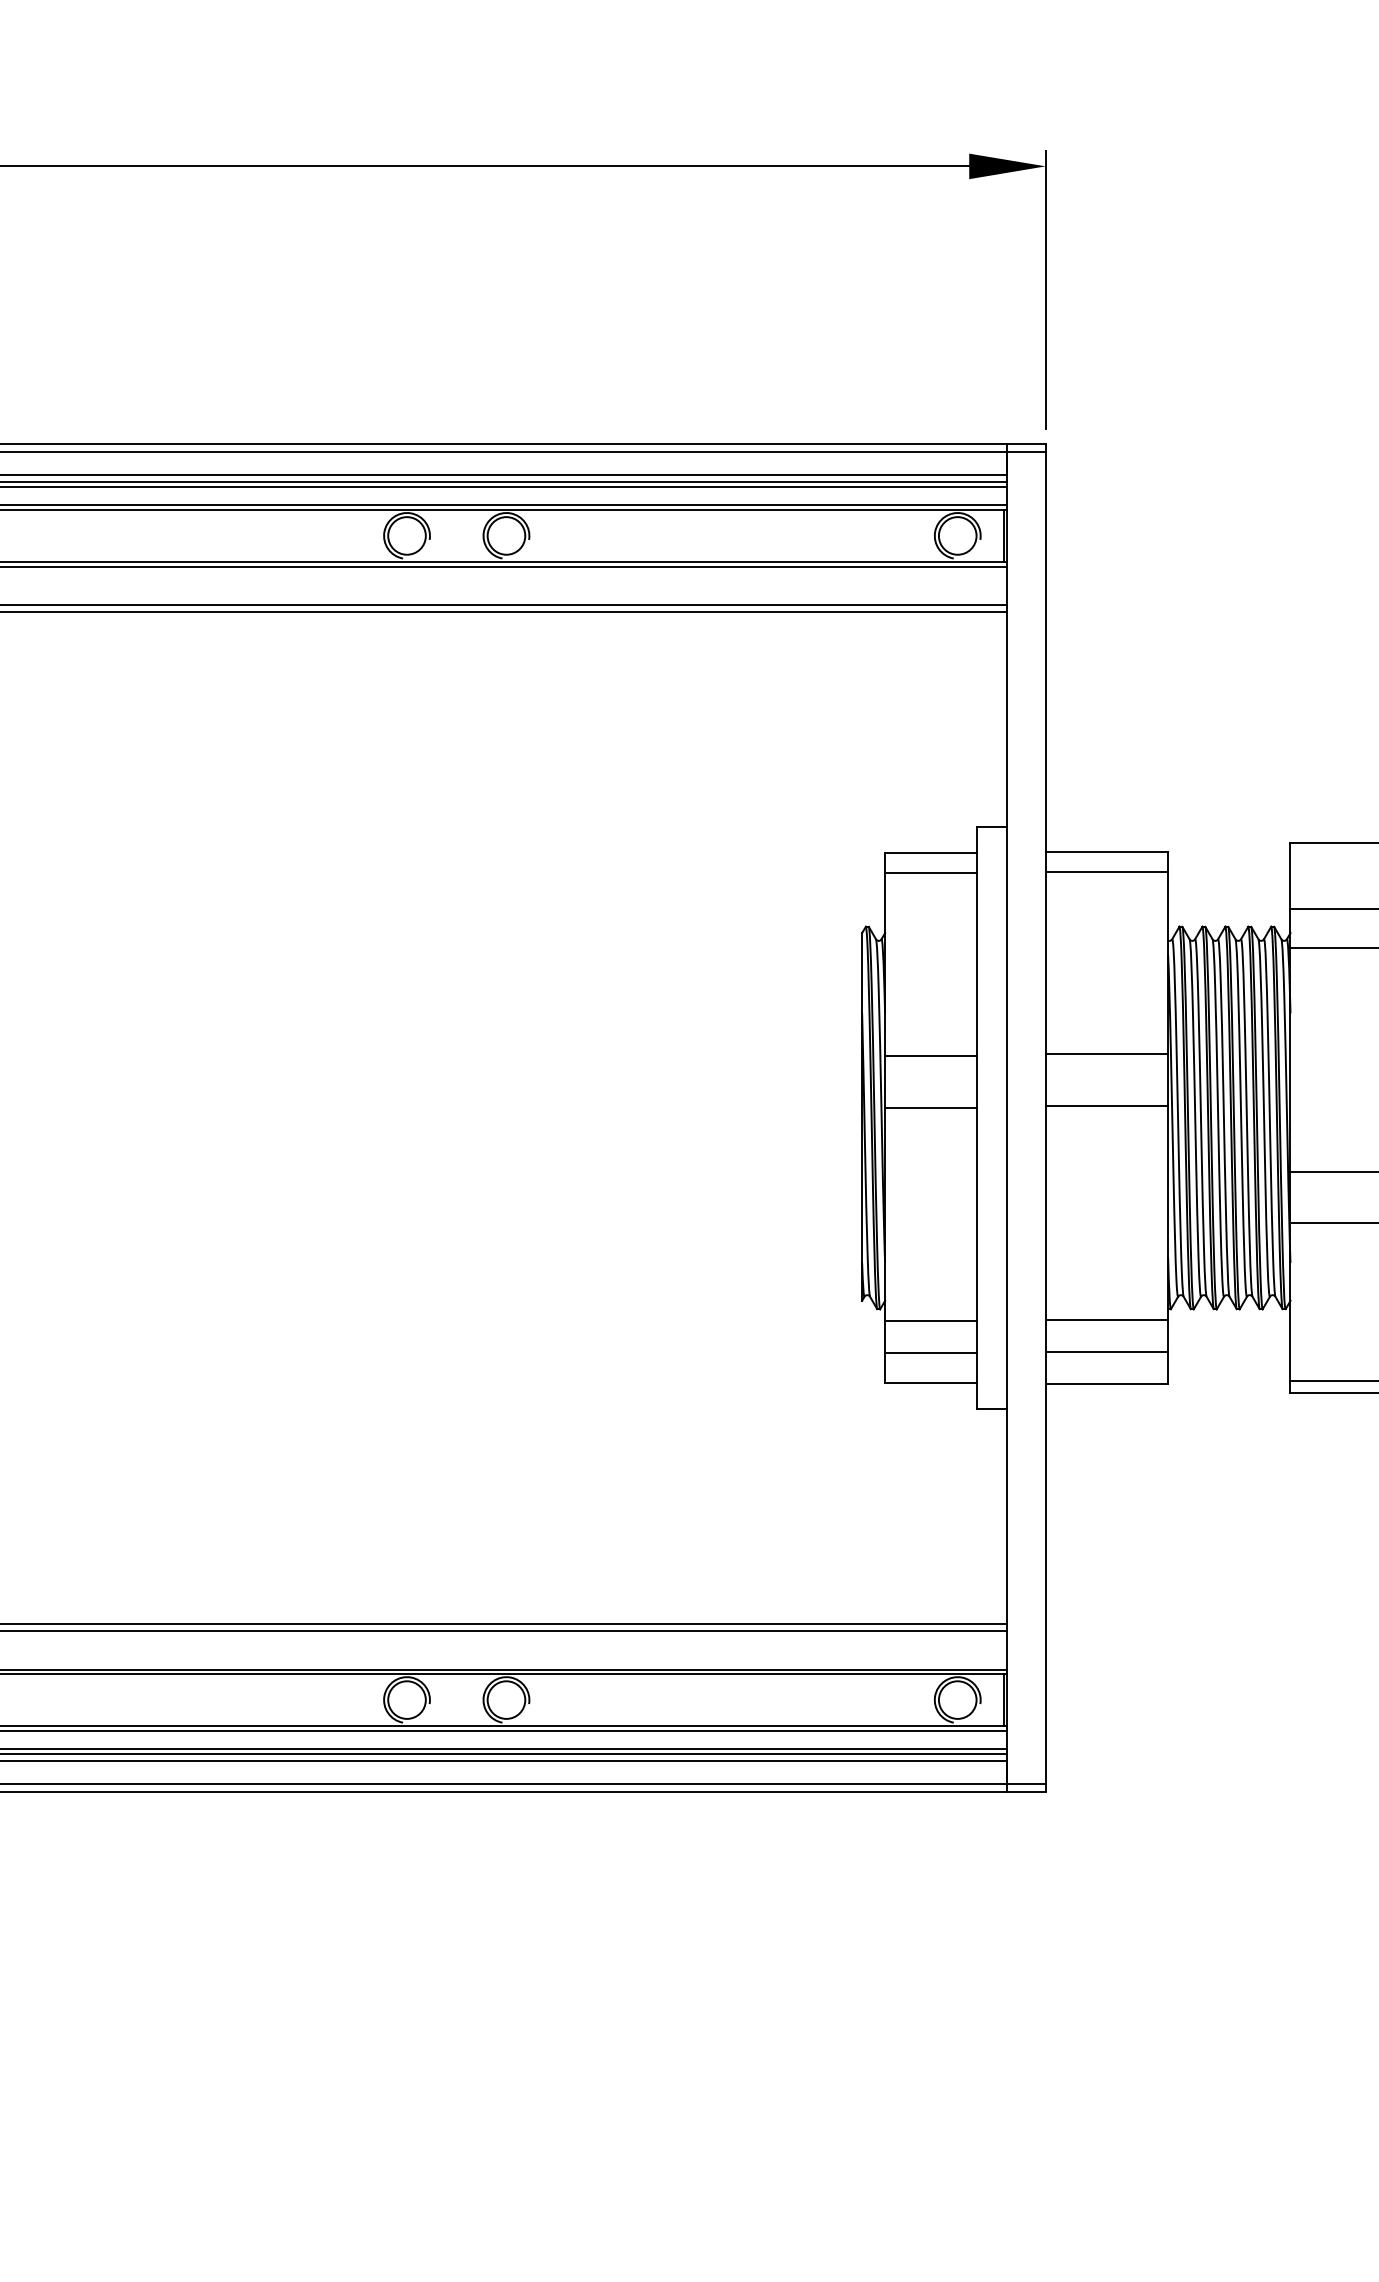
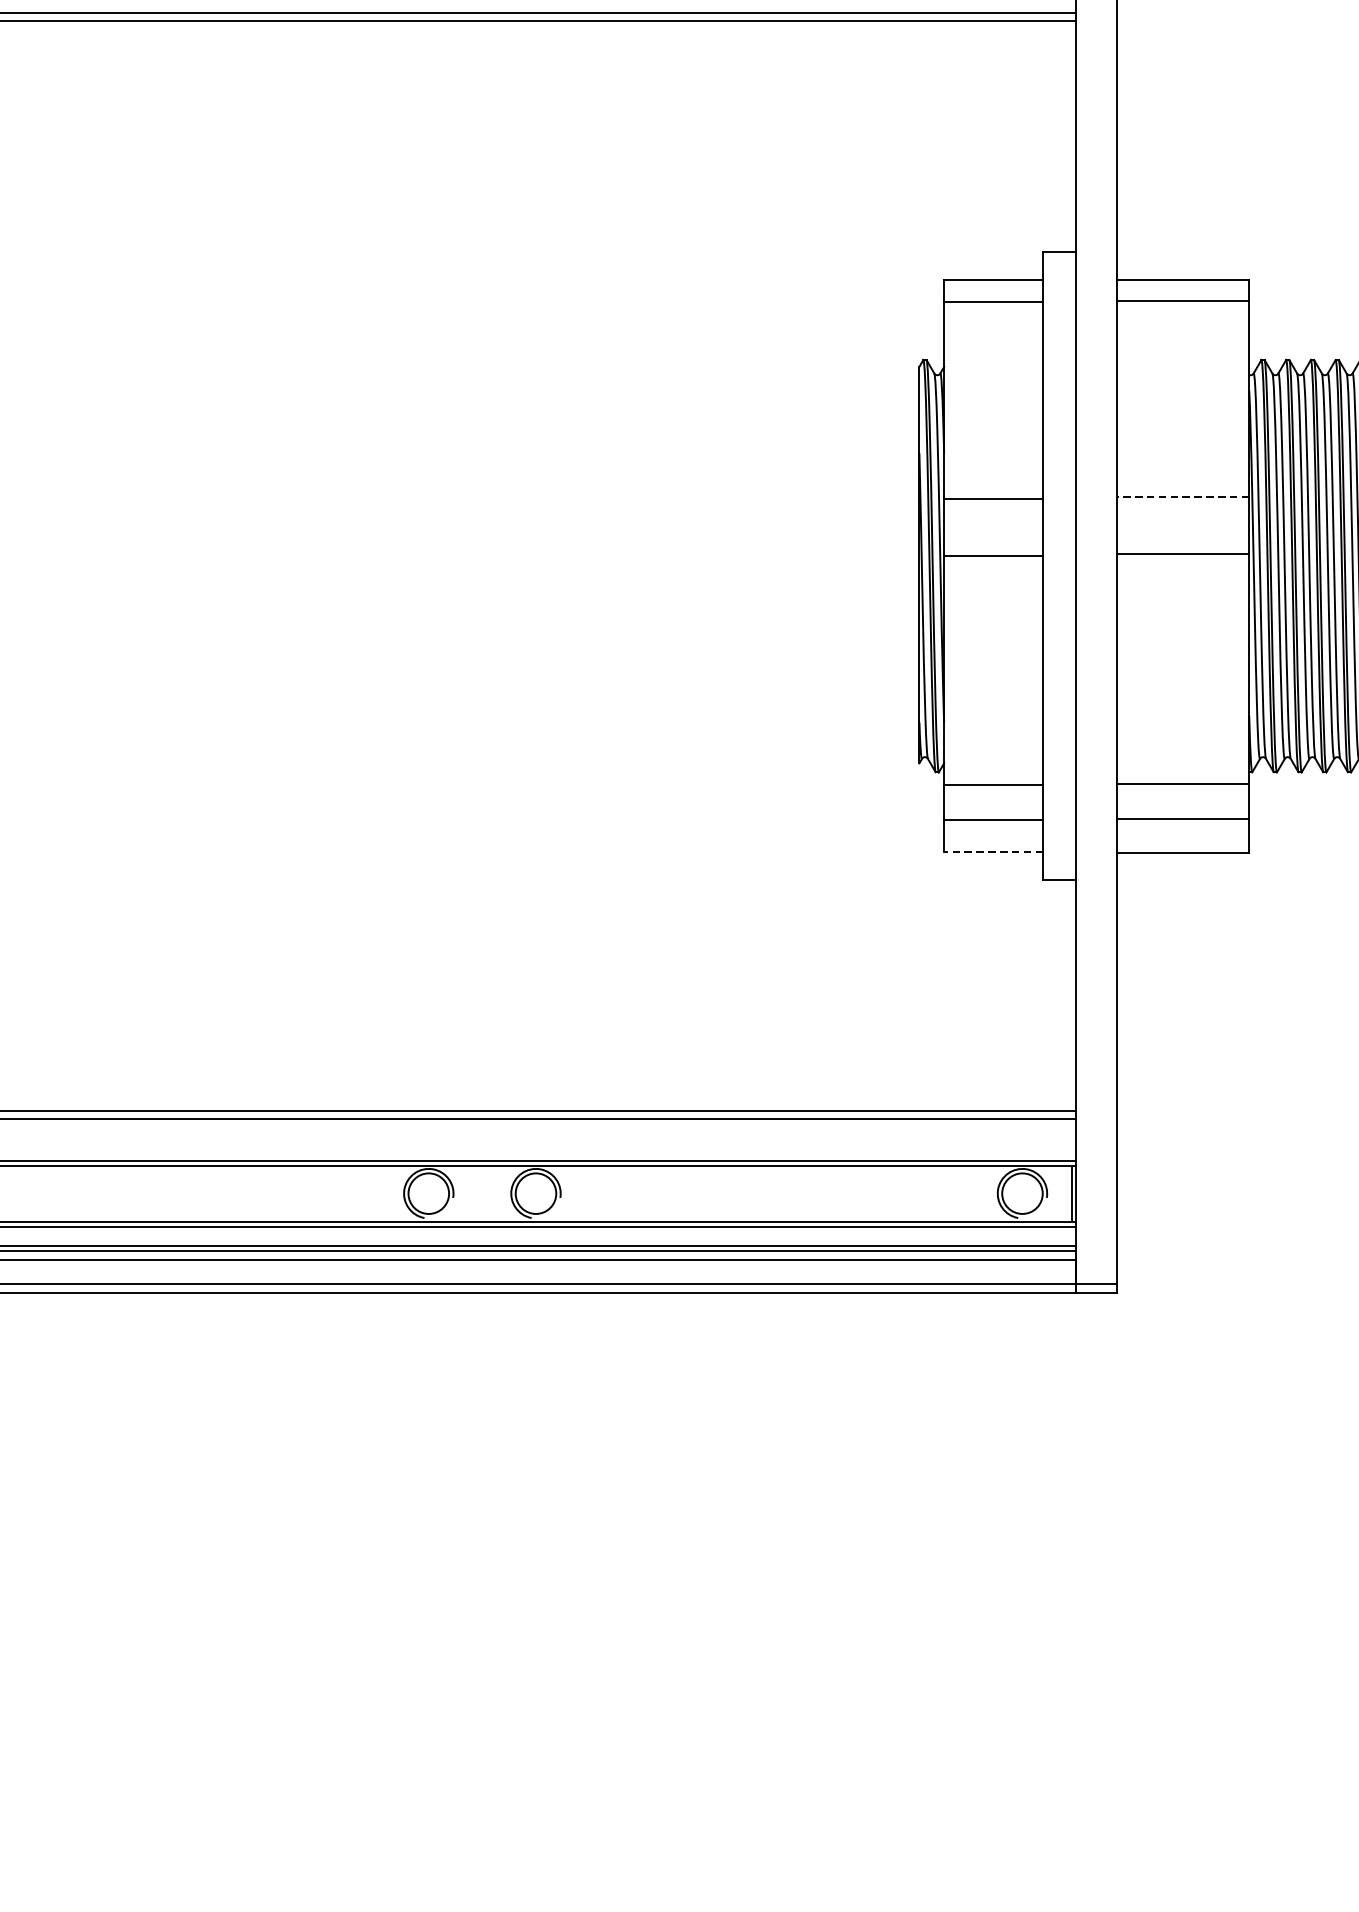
line: (1106, 1053) -> (1182, 496), solid -> dashed
line: (930, 1383) -> (993, 852), solid -> dashed

